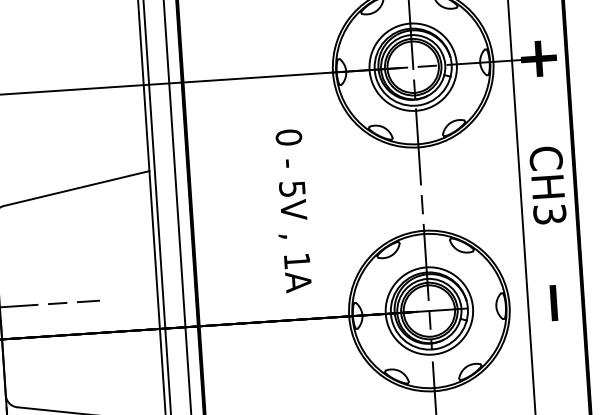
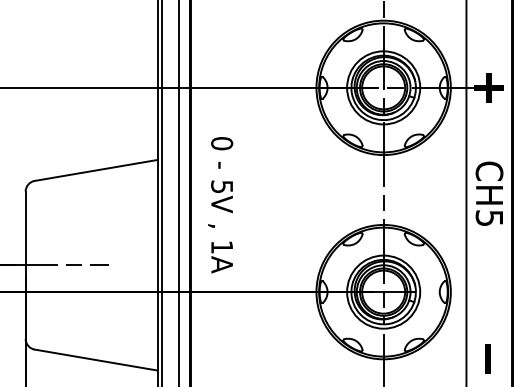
text: (291, 211) -> (220, 205), moved
text: (549, 214) -> (489, 218), CH3 -> CH5
line: (553, 302) -> (487, 358), moved

